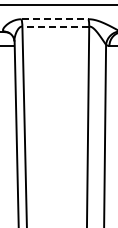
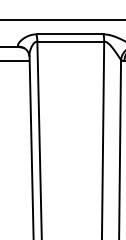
line: (55, 19) -> (70, 34), dashed -> solid
line: (55, 26) -> (70, 41), dashed -> solid

